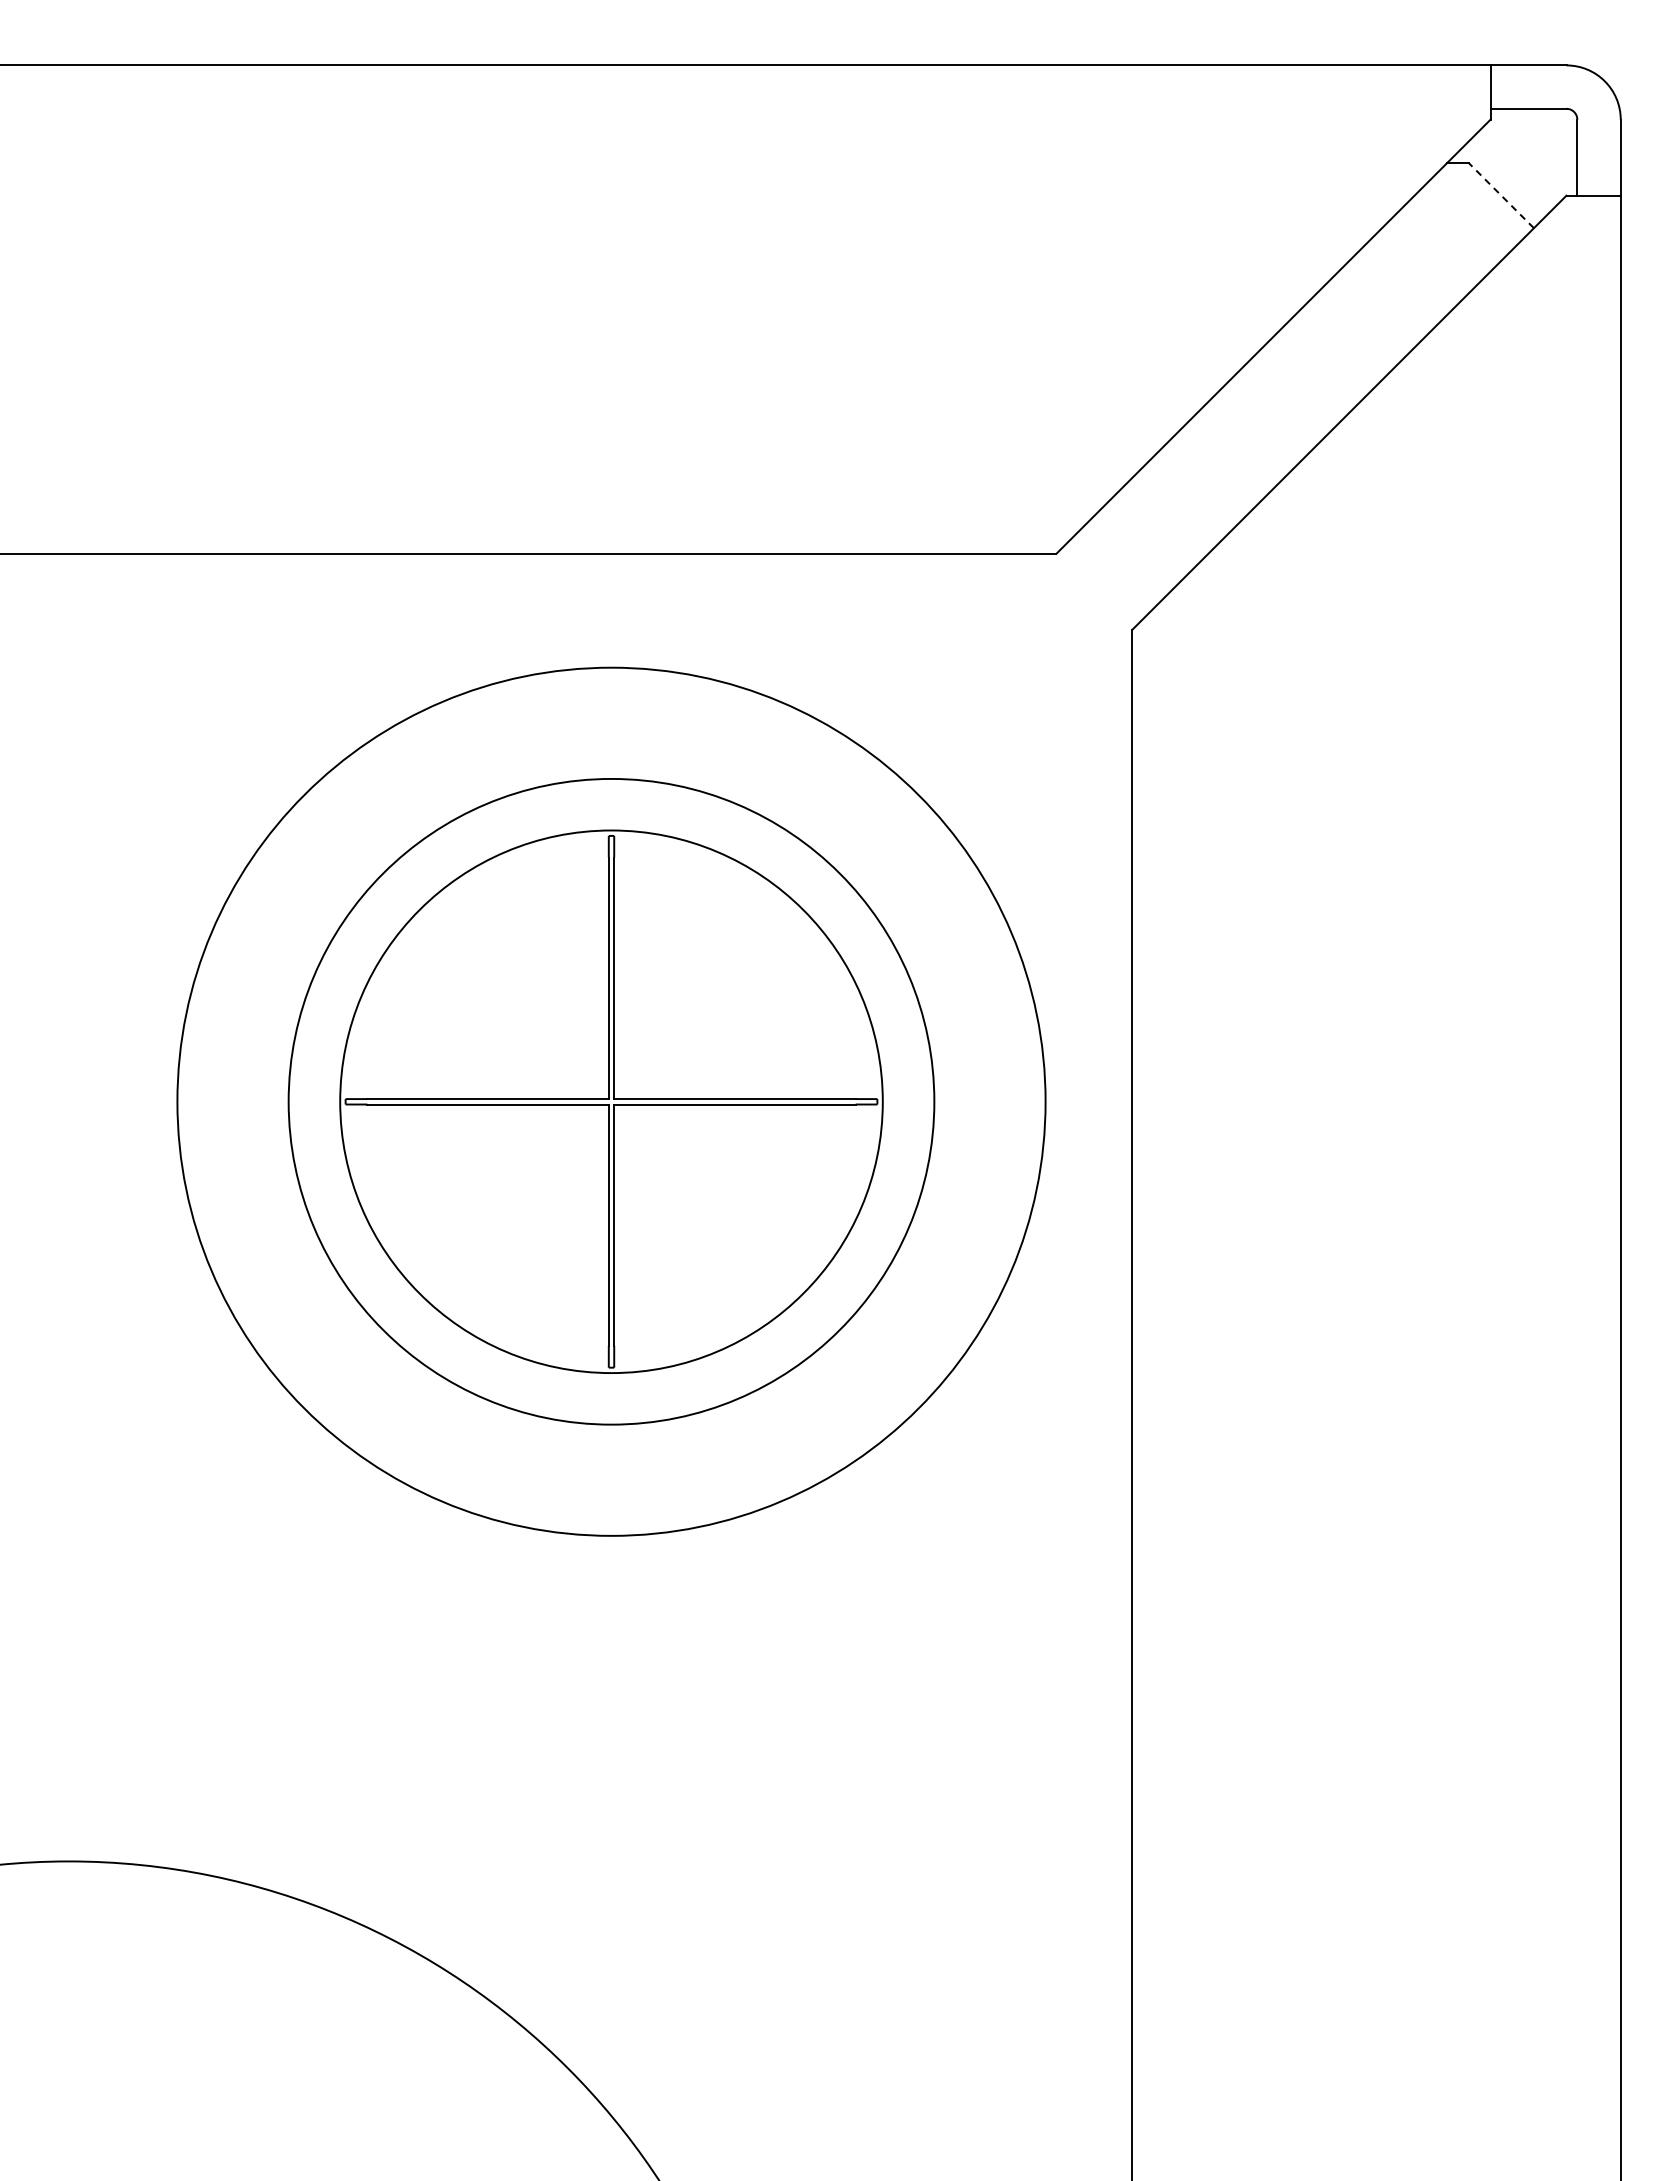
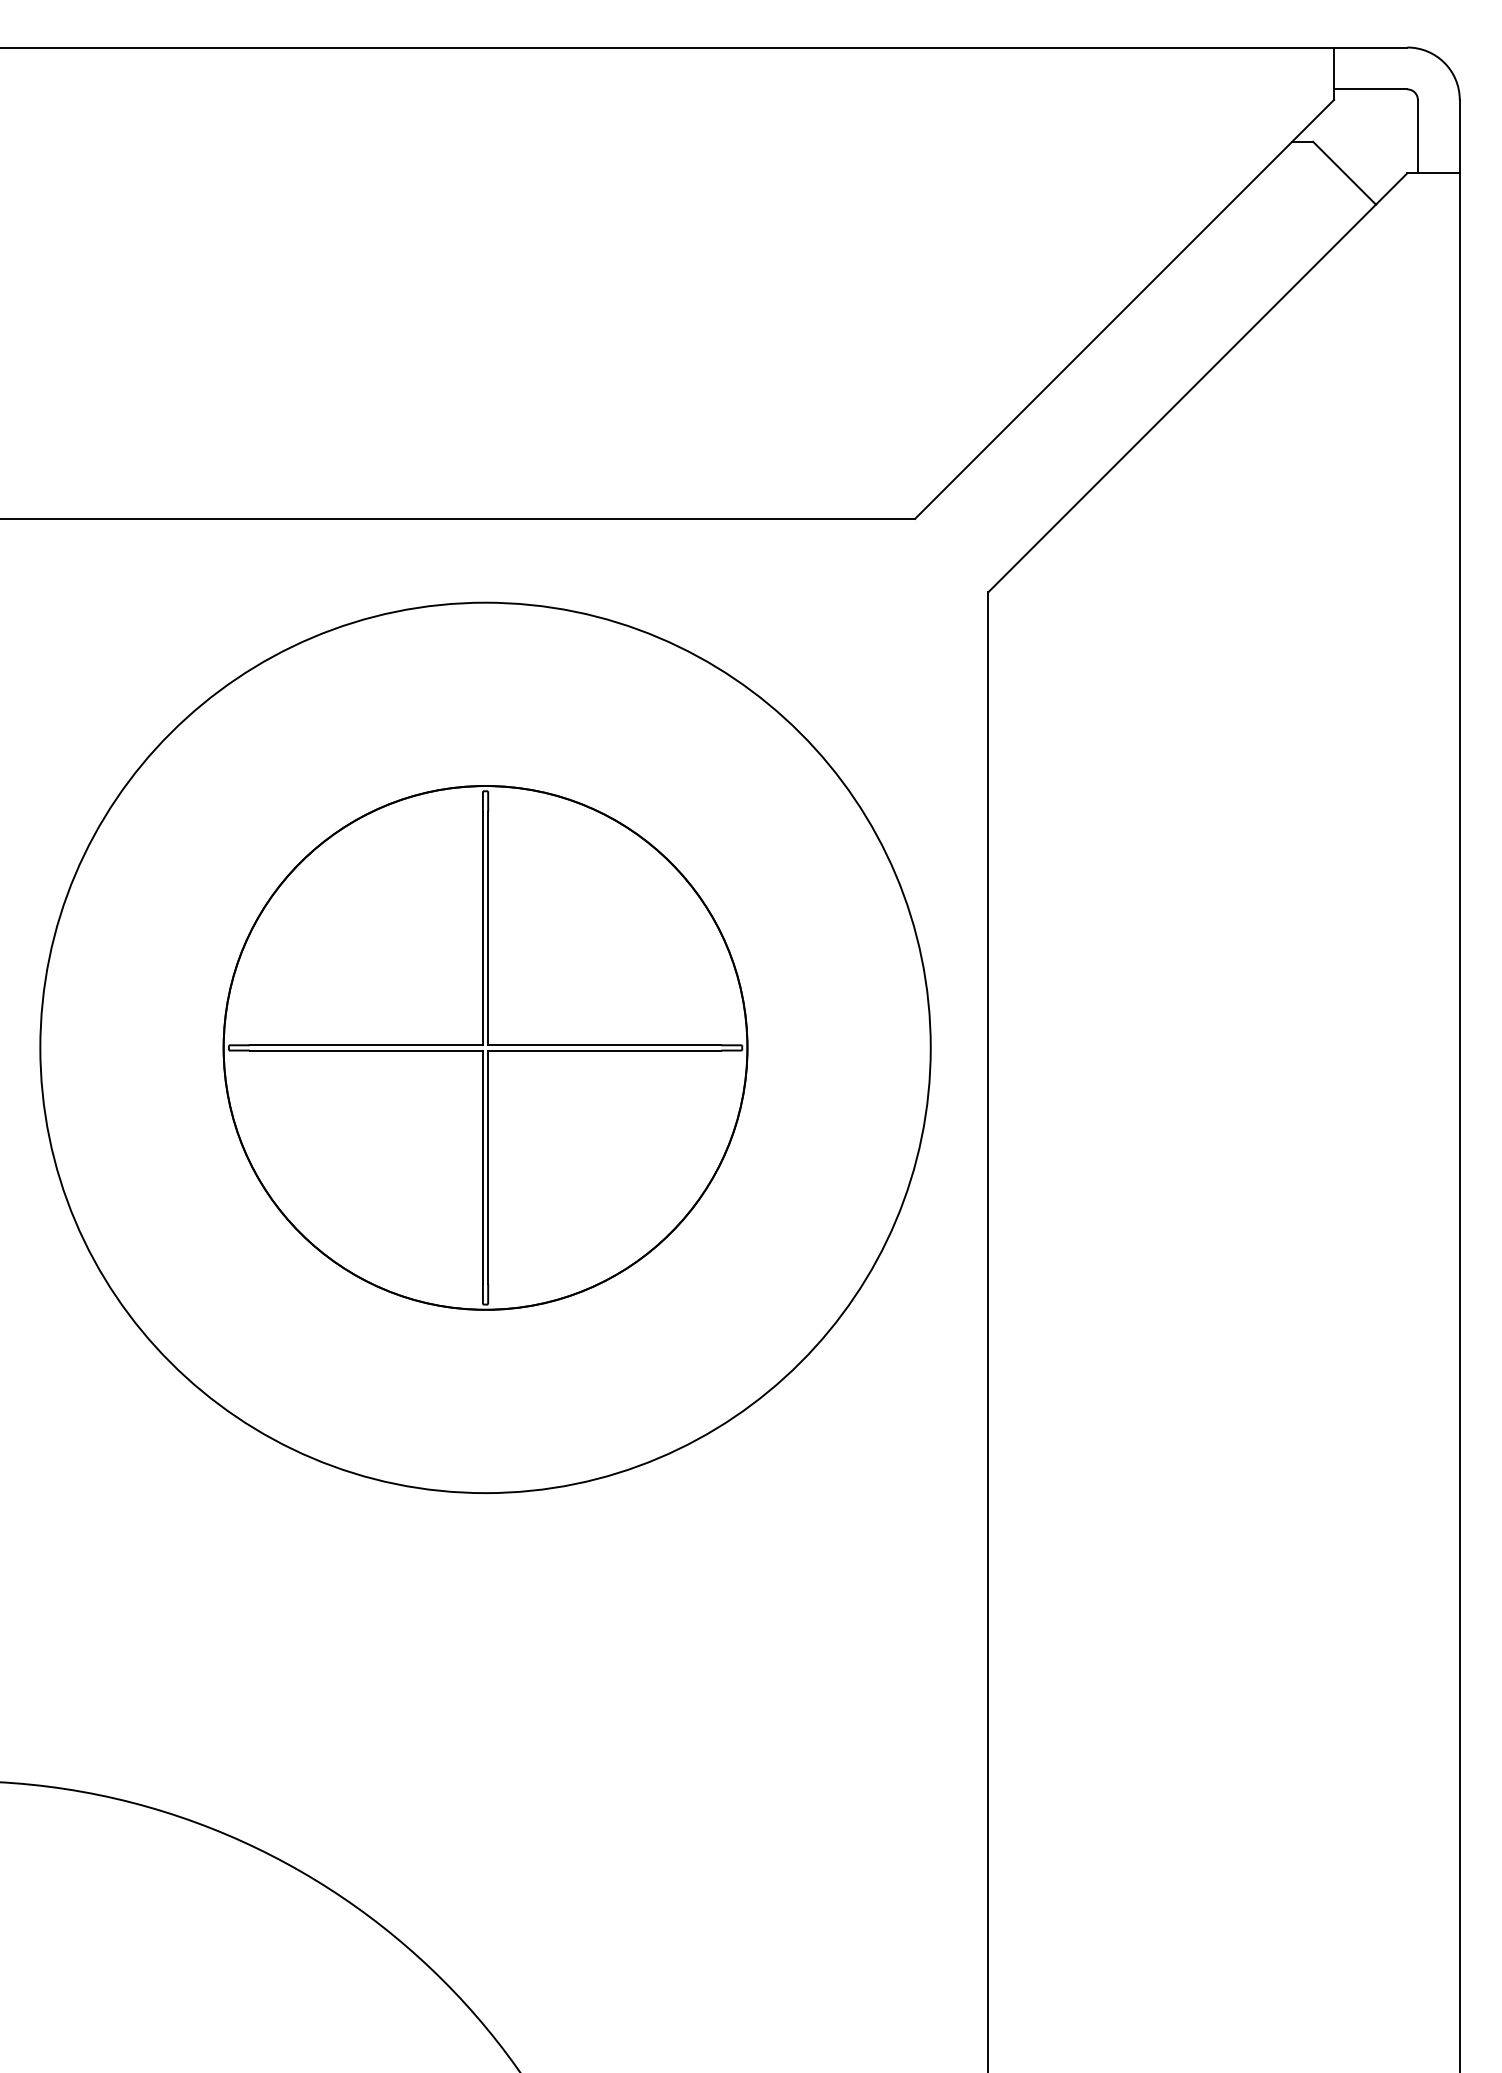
line: (1501, 195) -> (1344, 173), dashed -> solid
circle: (611, 1101) -> (485, 1047), size x0.62
circle: (611, 1101) -> (485, 1047), size x1.43

